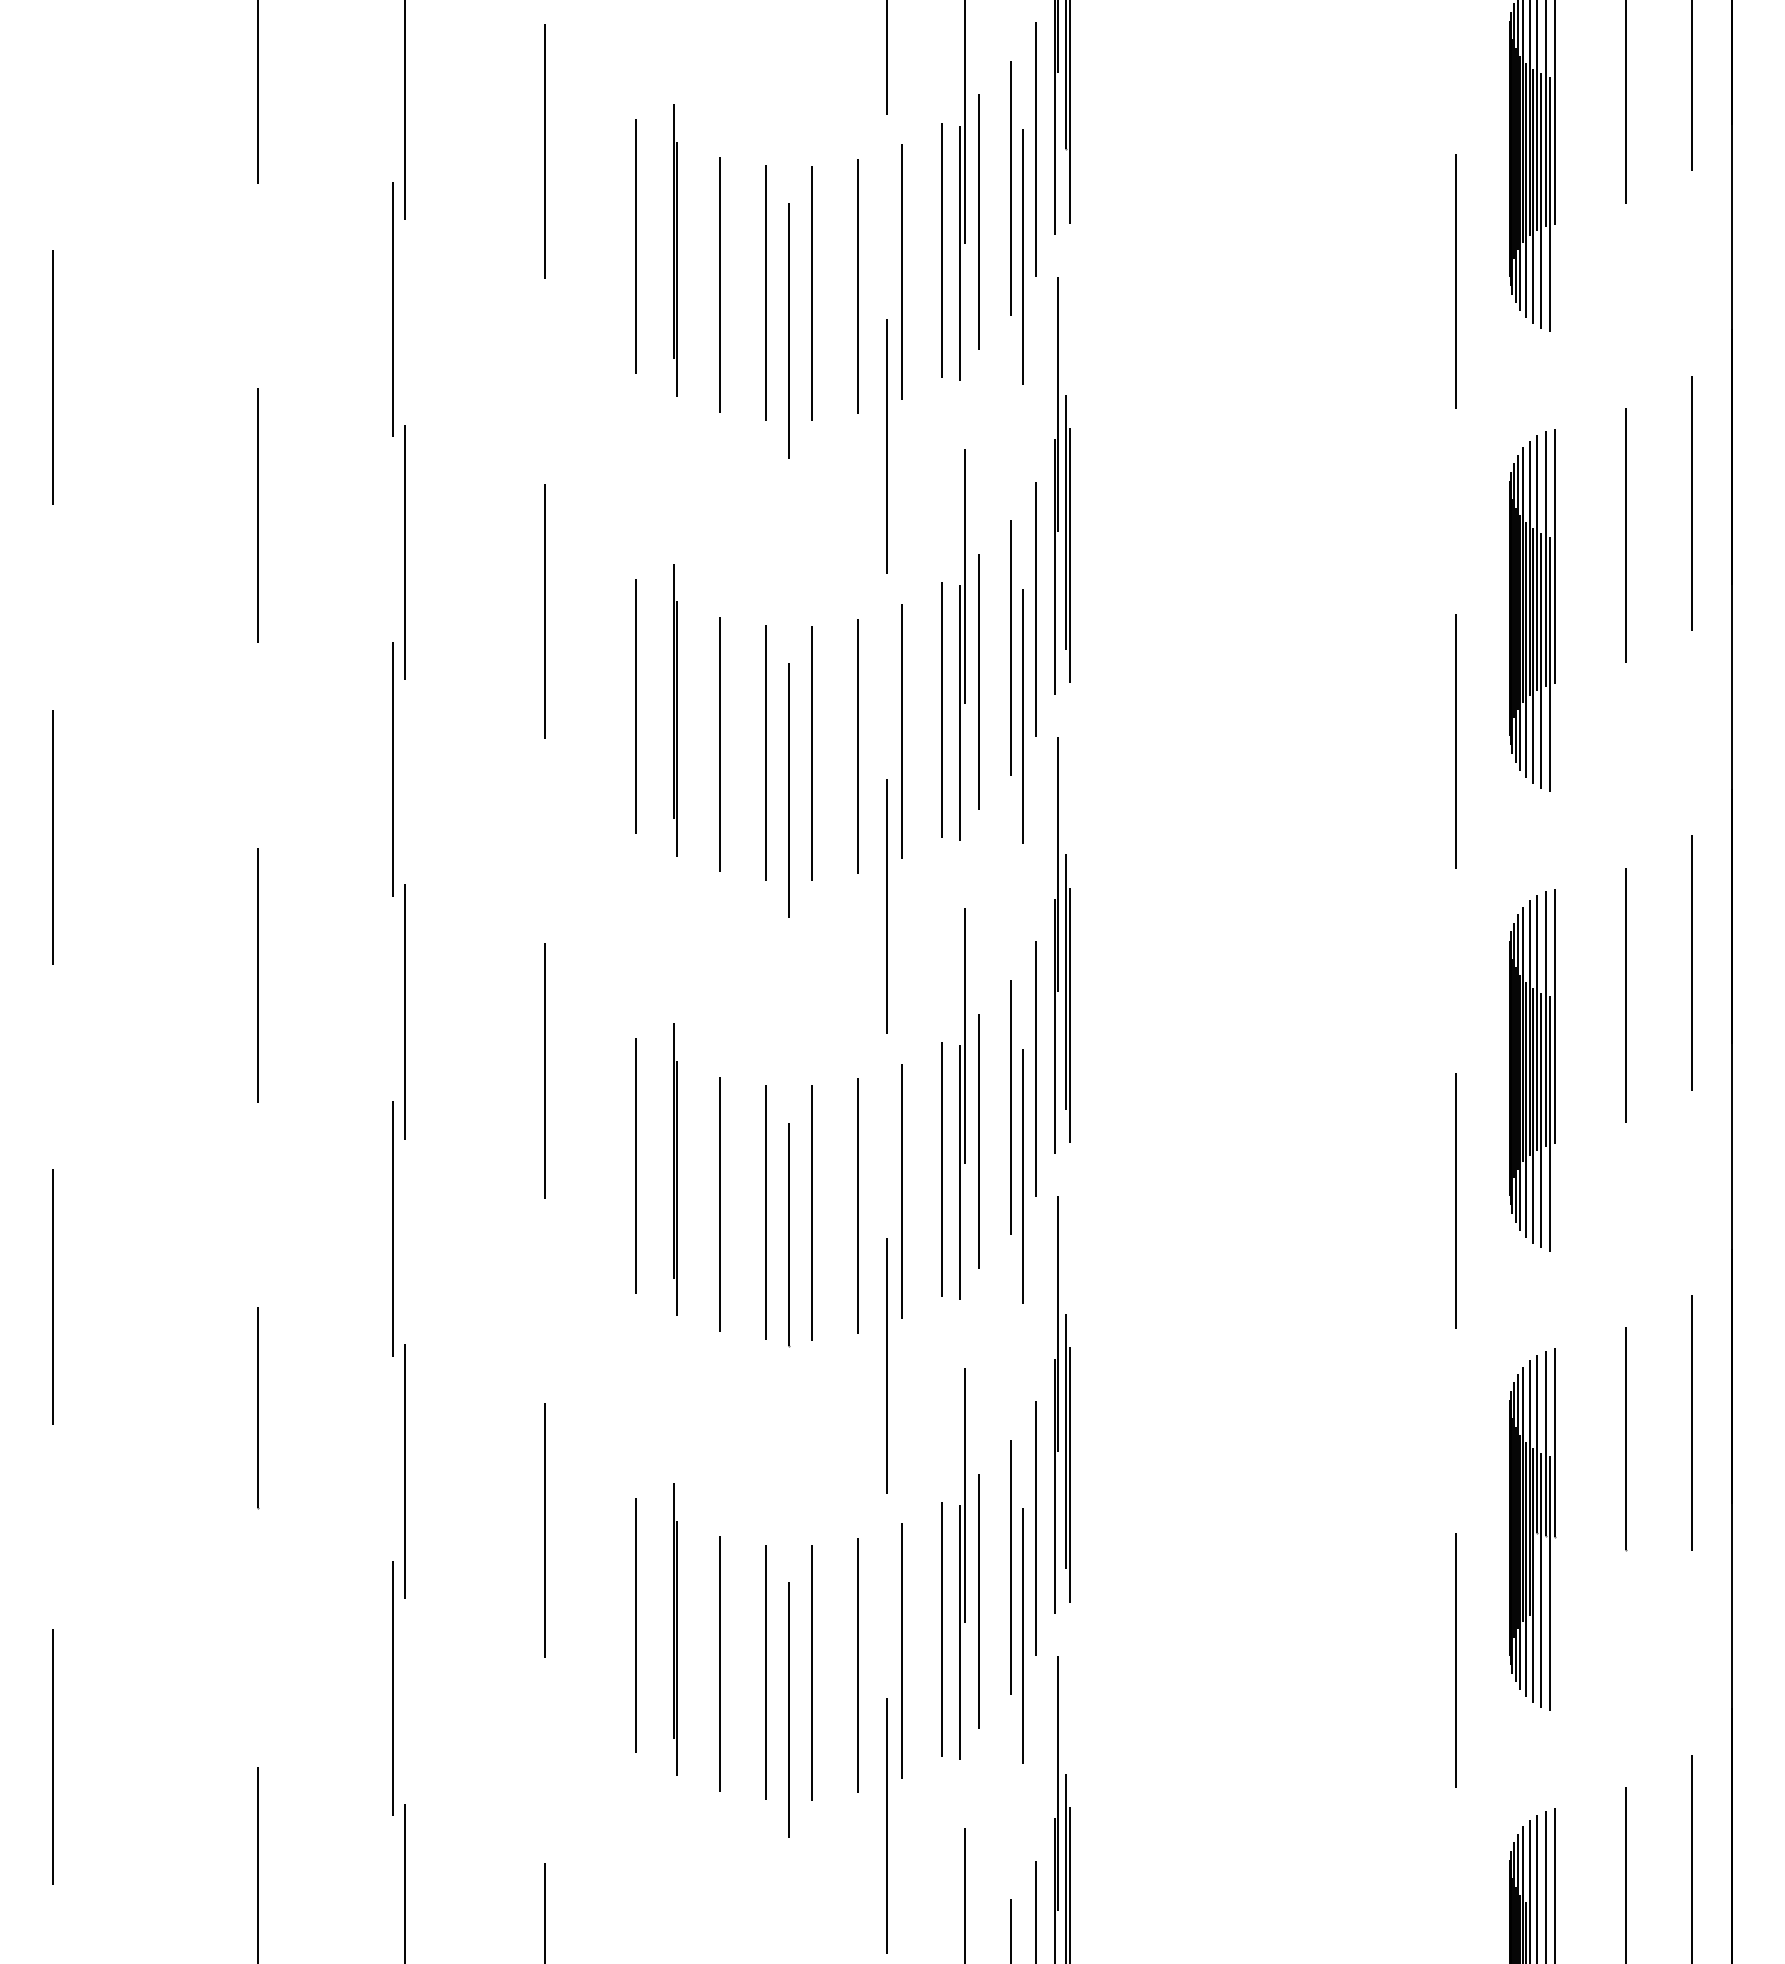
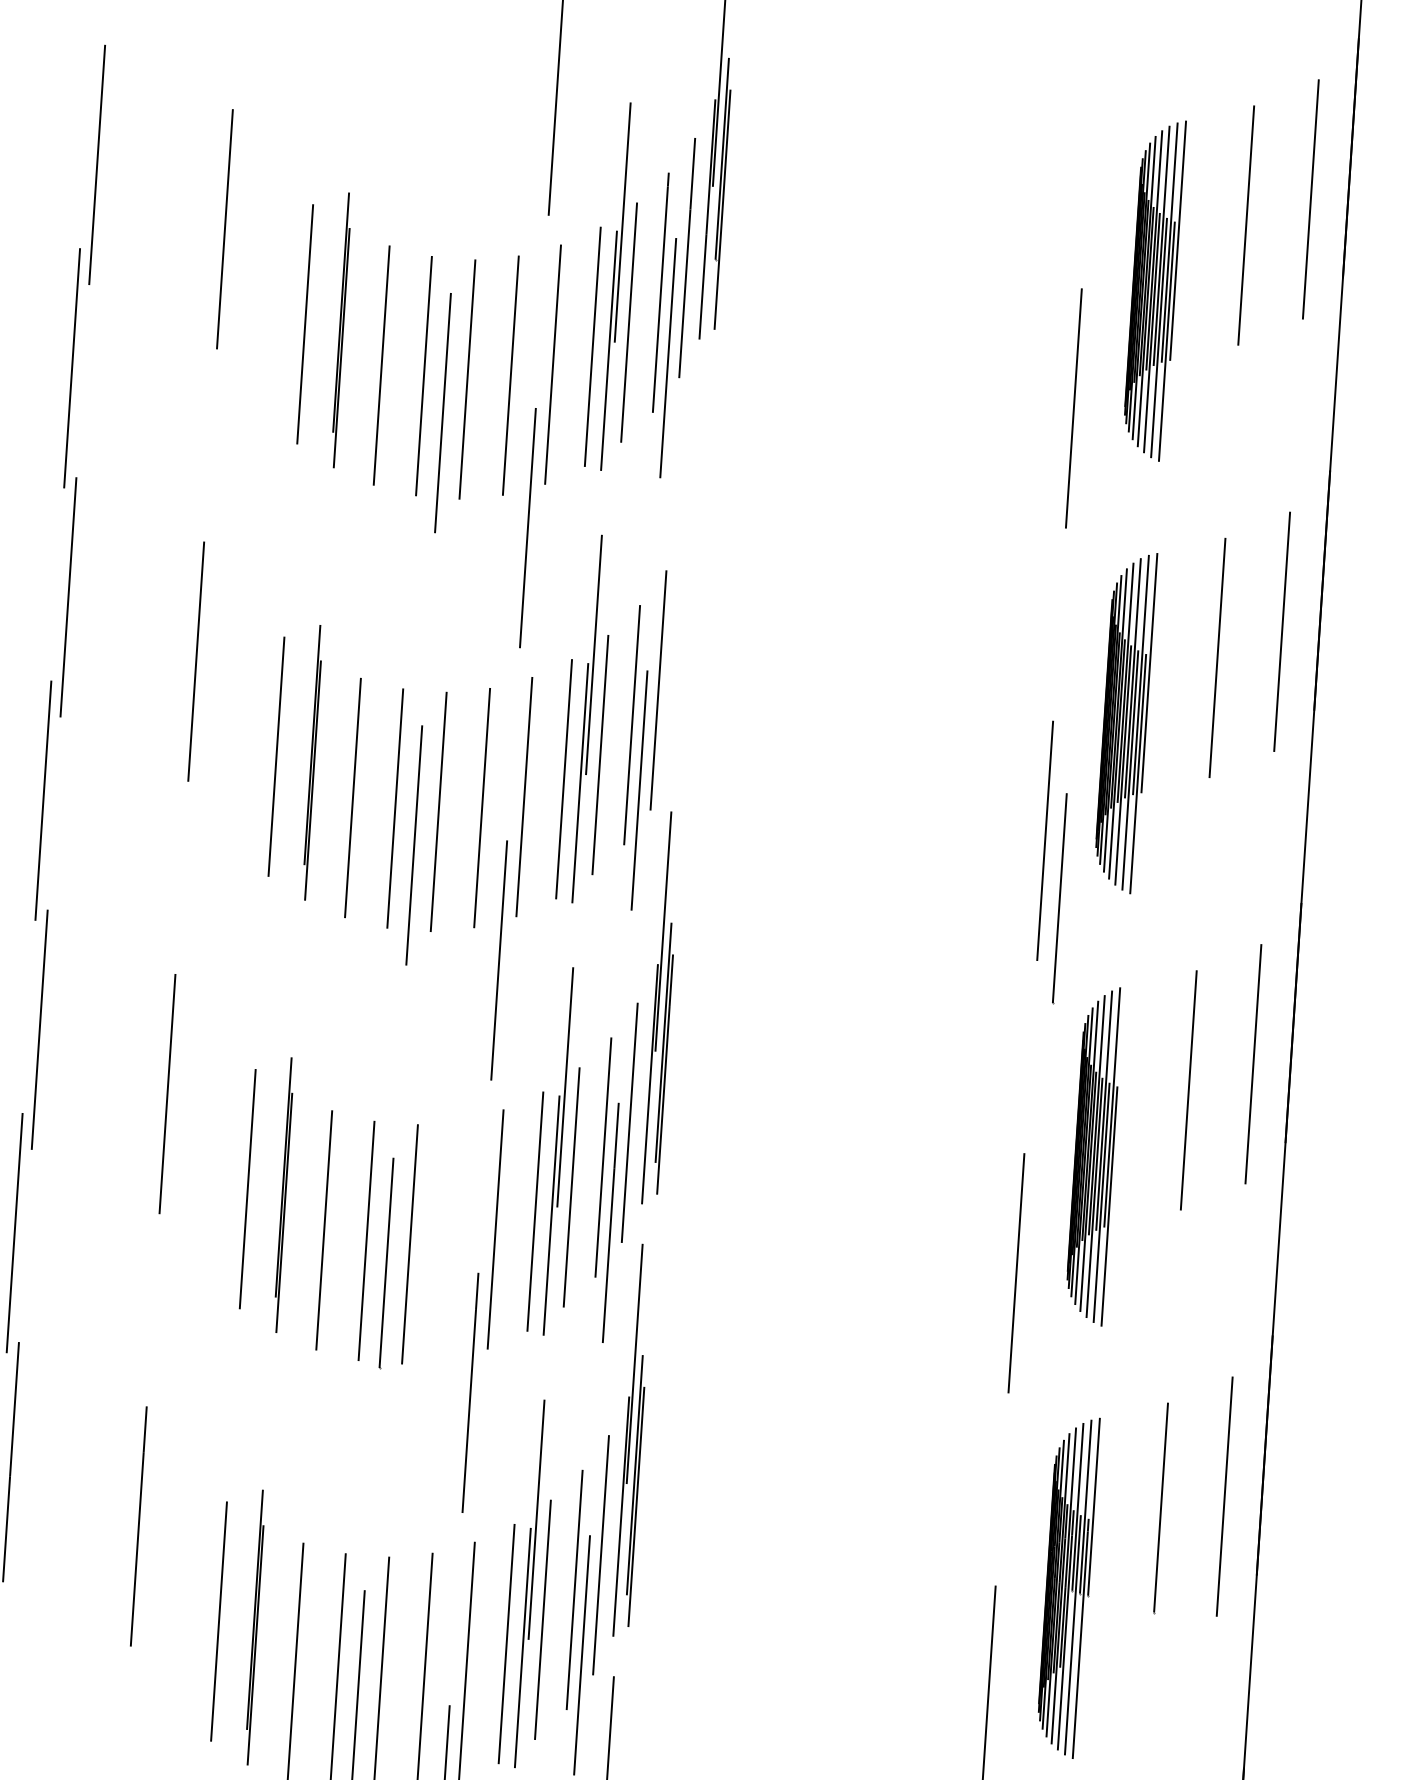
part: (1062, 485) -> (691, 575), removed
line: (1476, 801) -> (1060, 898), added
line: (1554, 1015) -> (1120, 1104), removed
line: (857, 1205) -> (453, 1240), removed

